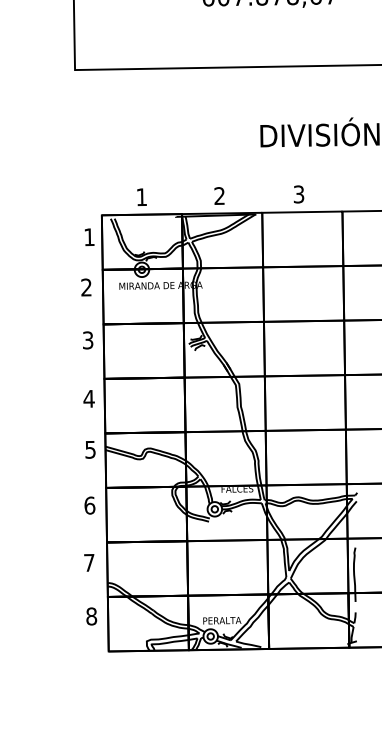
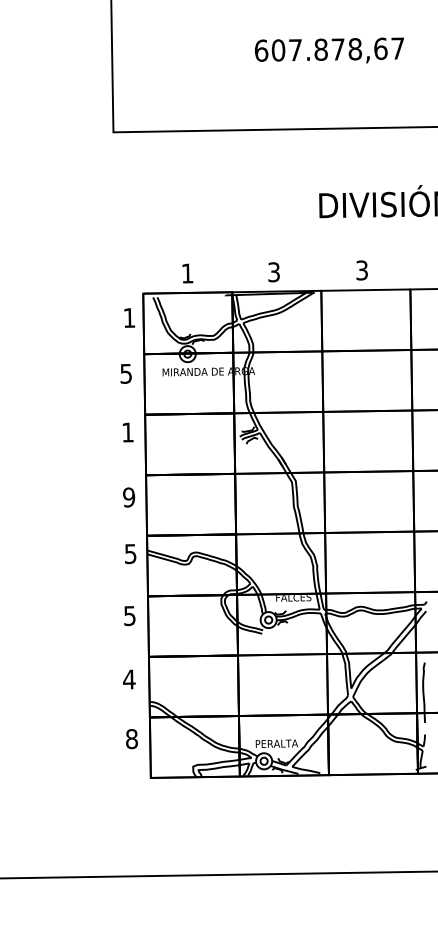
text: (219, 196) -> (273, 272), 2 -> 3
text: (85, 287) -> (125, 373), 2 -> 5
text: (87, 340) -> (127, 432), 3 -> 1
text: (88, 398) -> (128, 497), 4 -> 9
text: (90, 505) -> (130, 615), 6 -> 5
text: (89, 562) -> (129, 679), 7 -> 4

